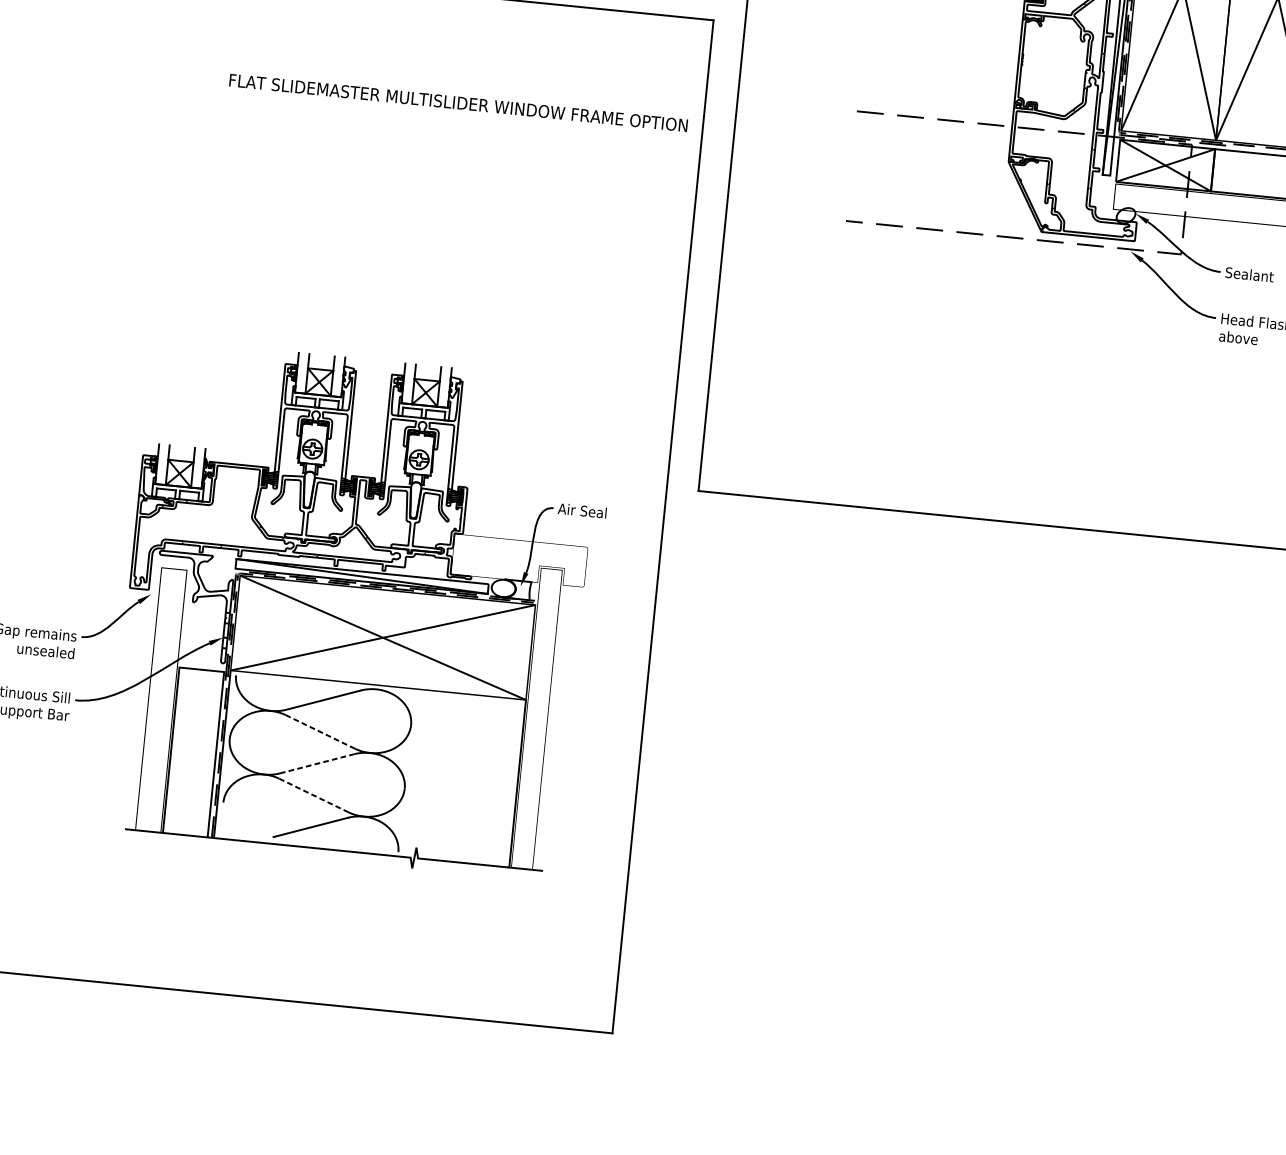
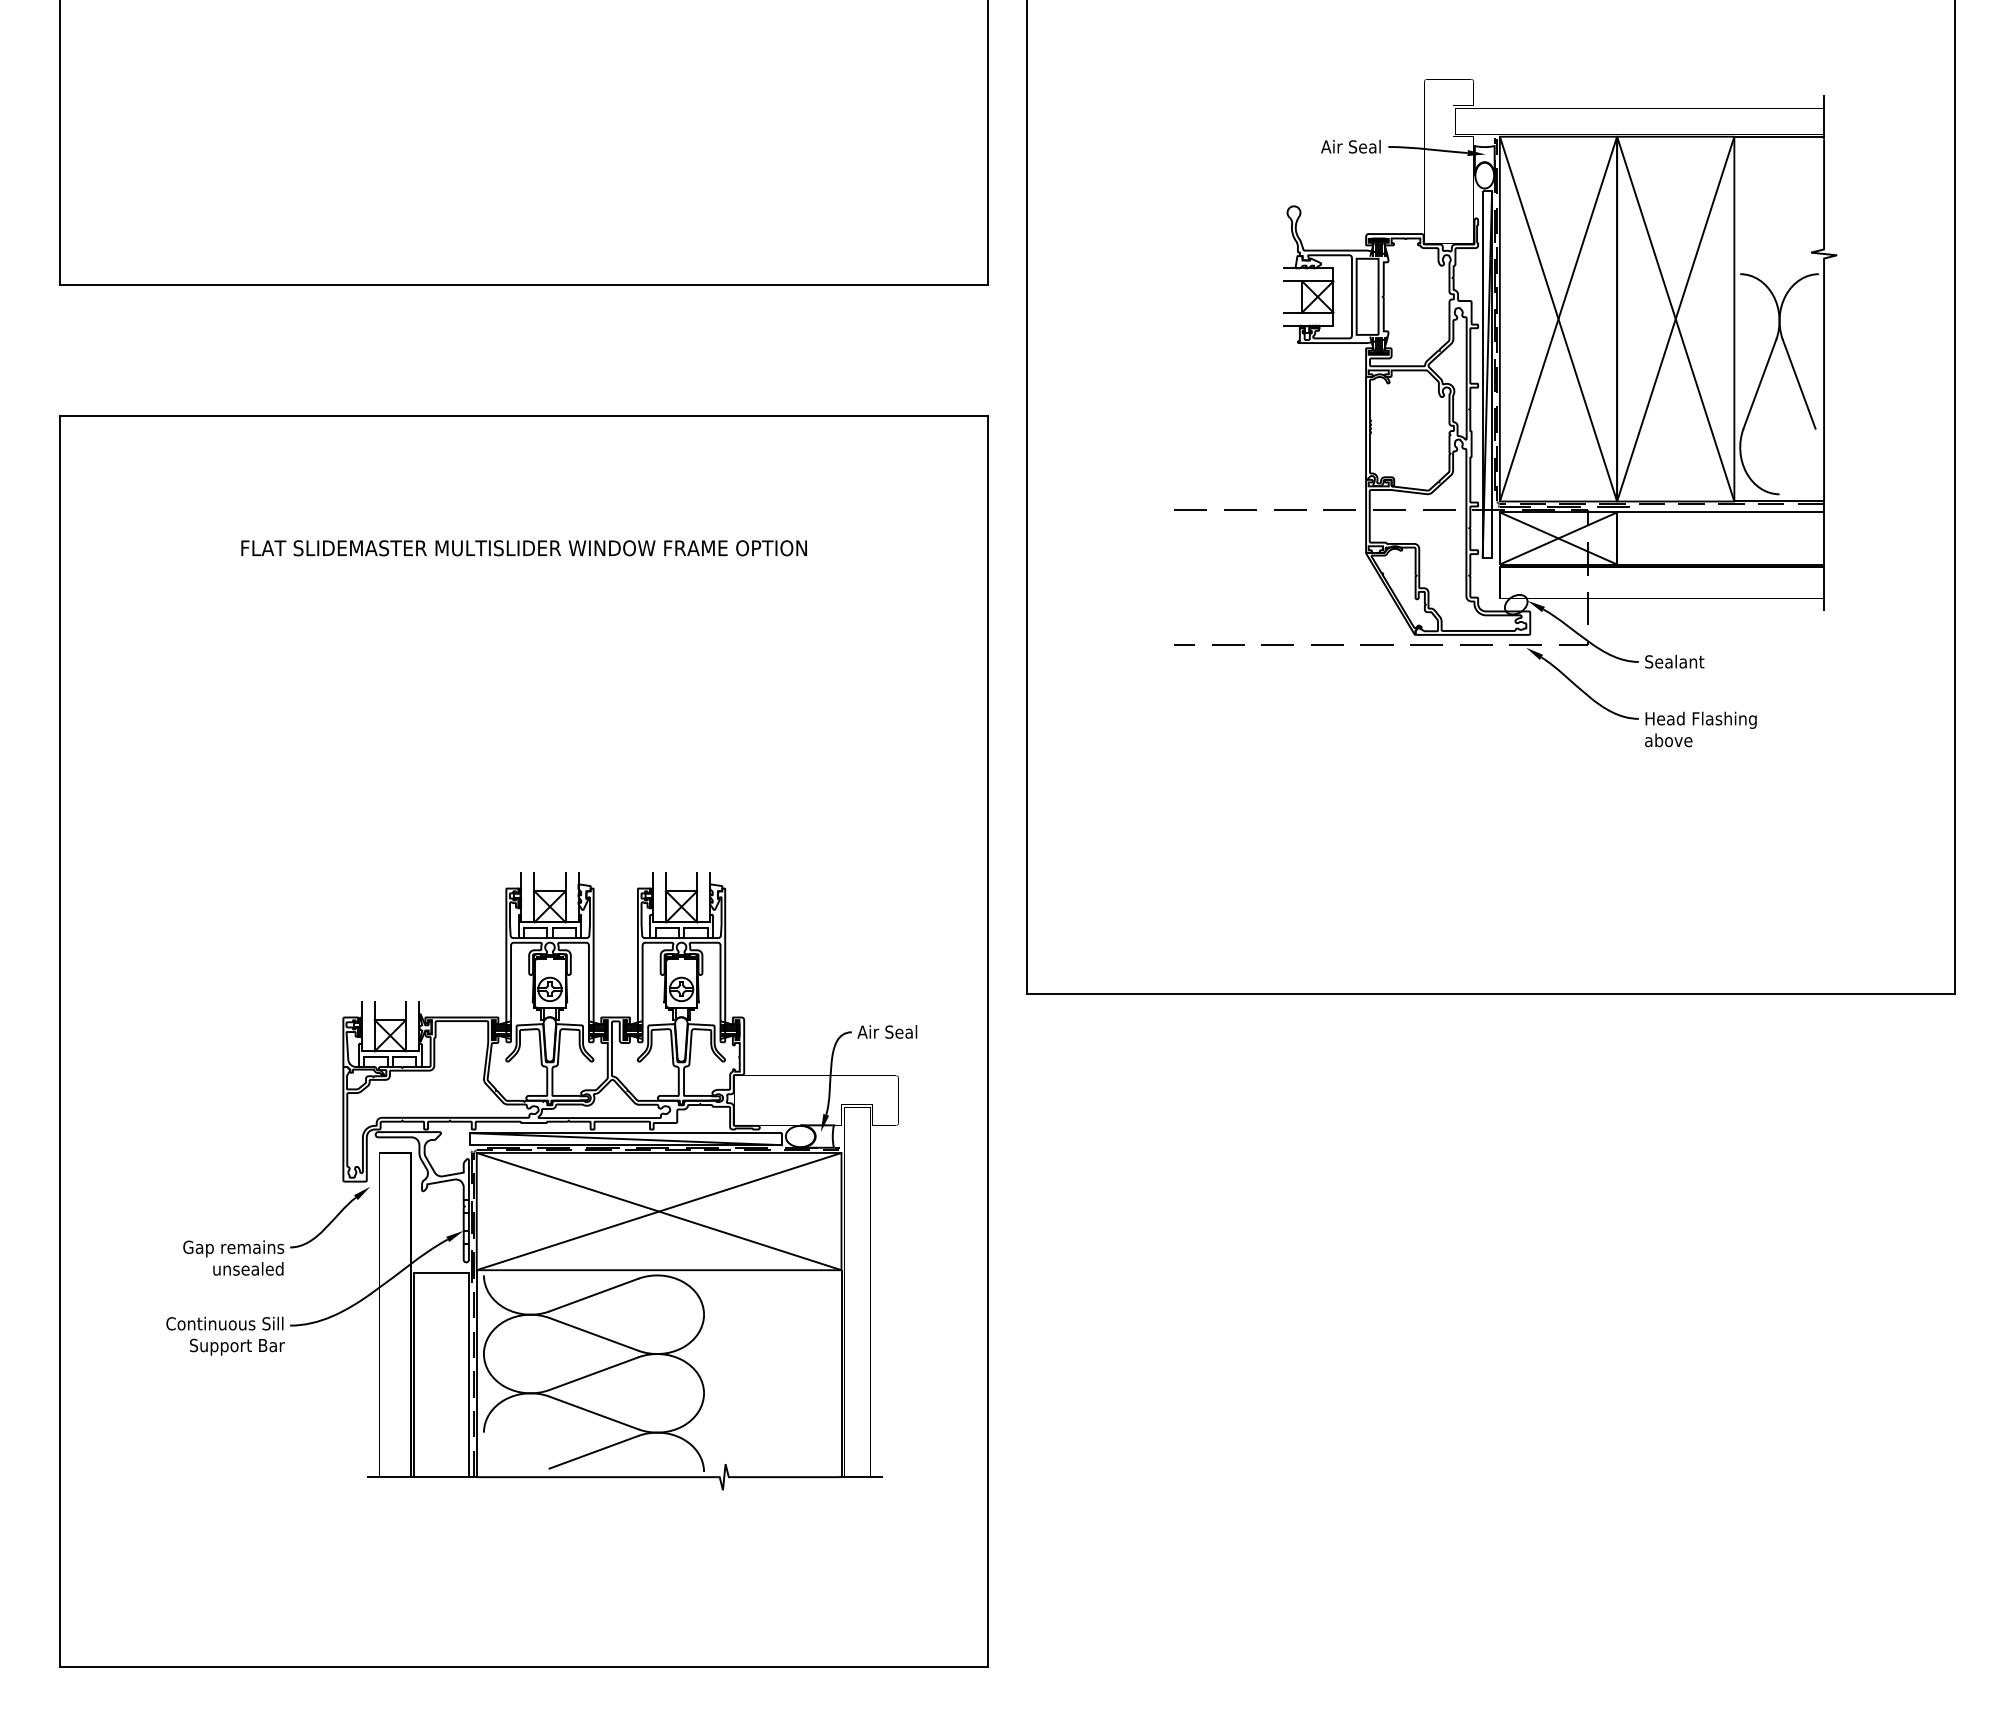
text: (458, 103) -> (523, 548), moved
line: (320, 732) -> (593, 1334), dashed -> solid
line: (317, 763) -> (594, 1373), dashed -> solid
line: (313, 795) -> (593, 1412), dashed -> solid

